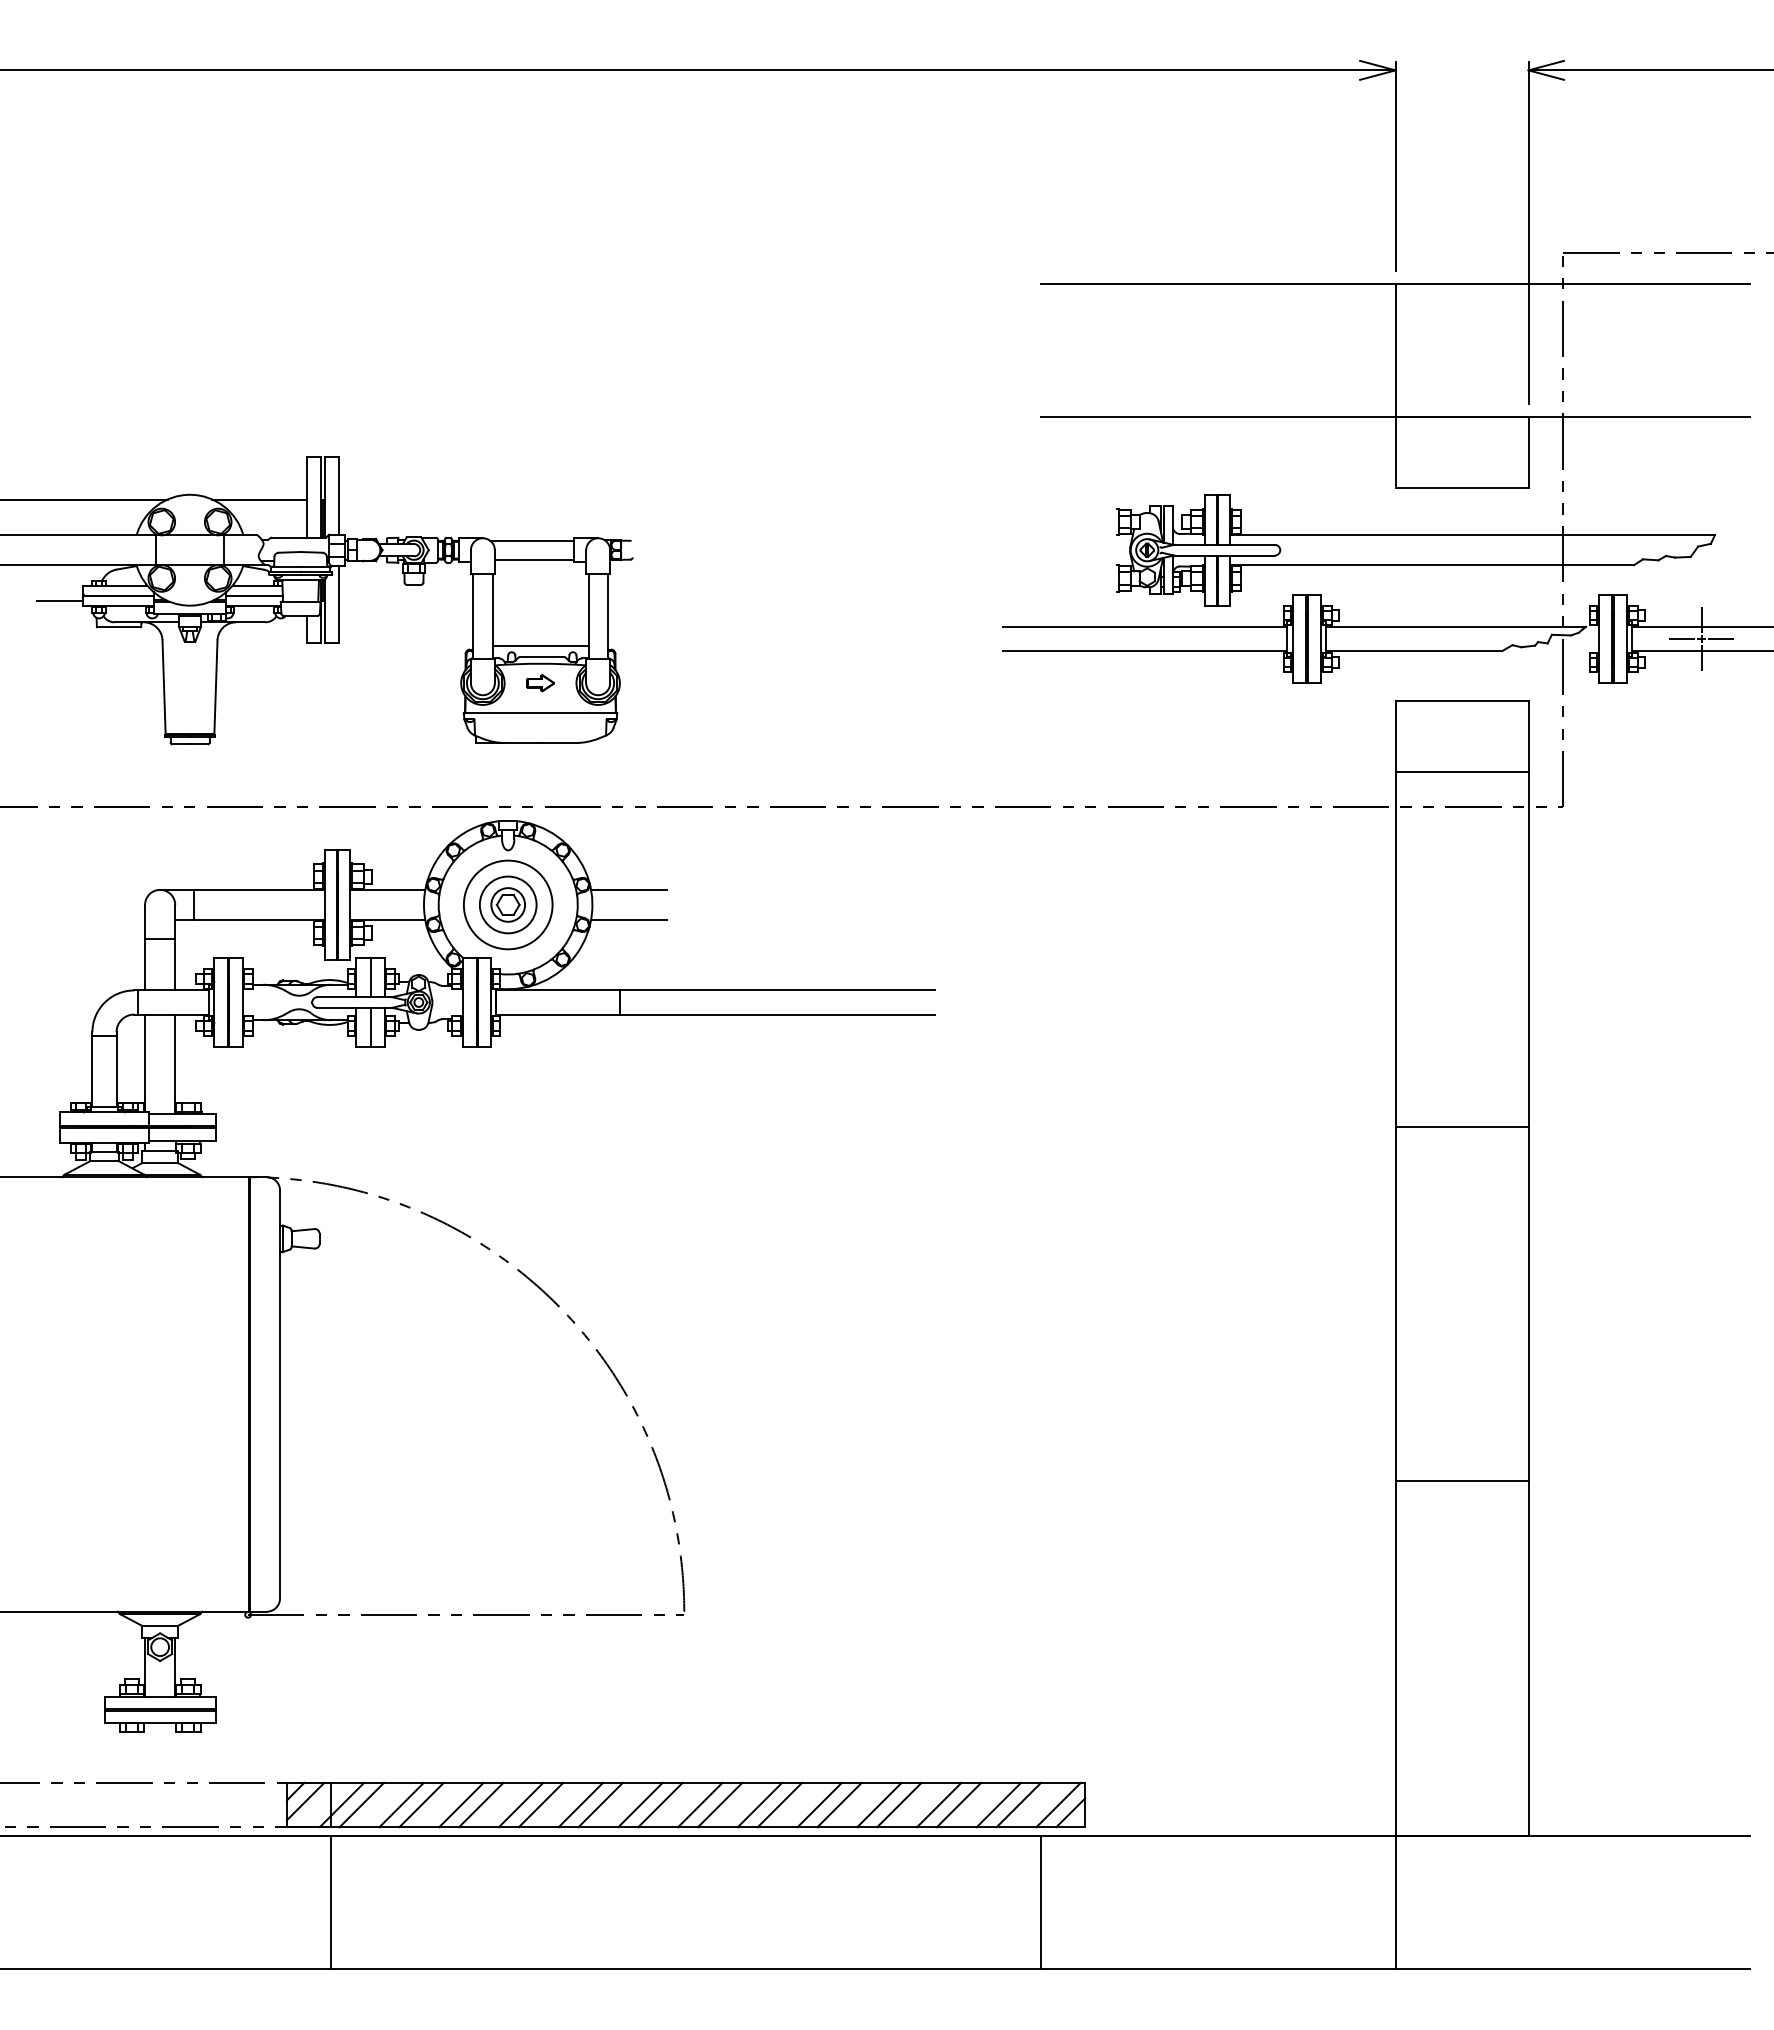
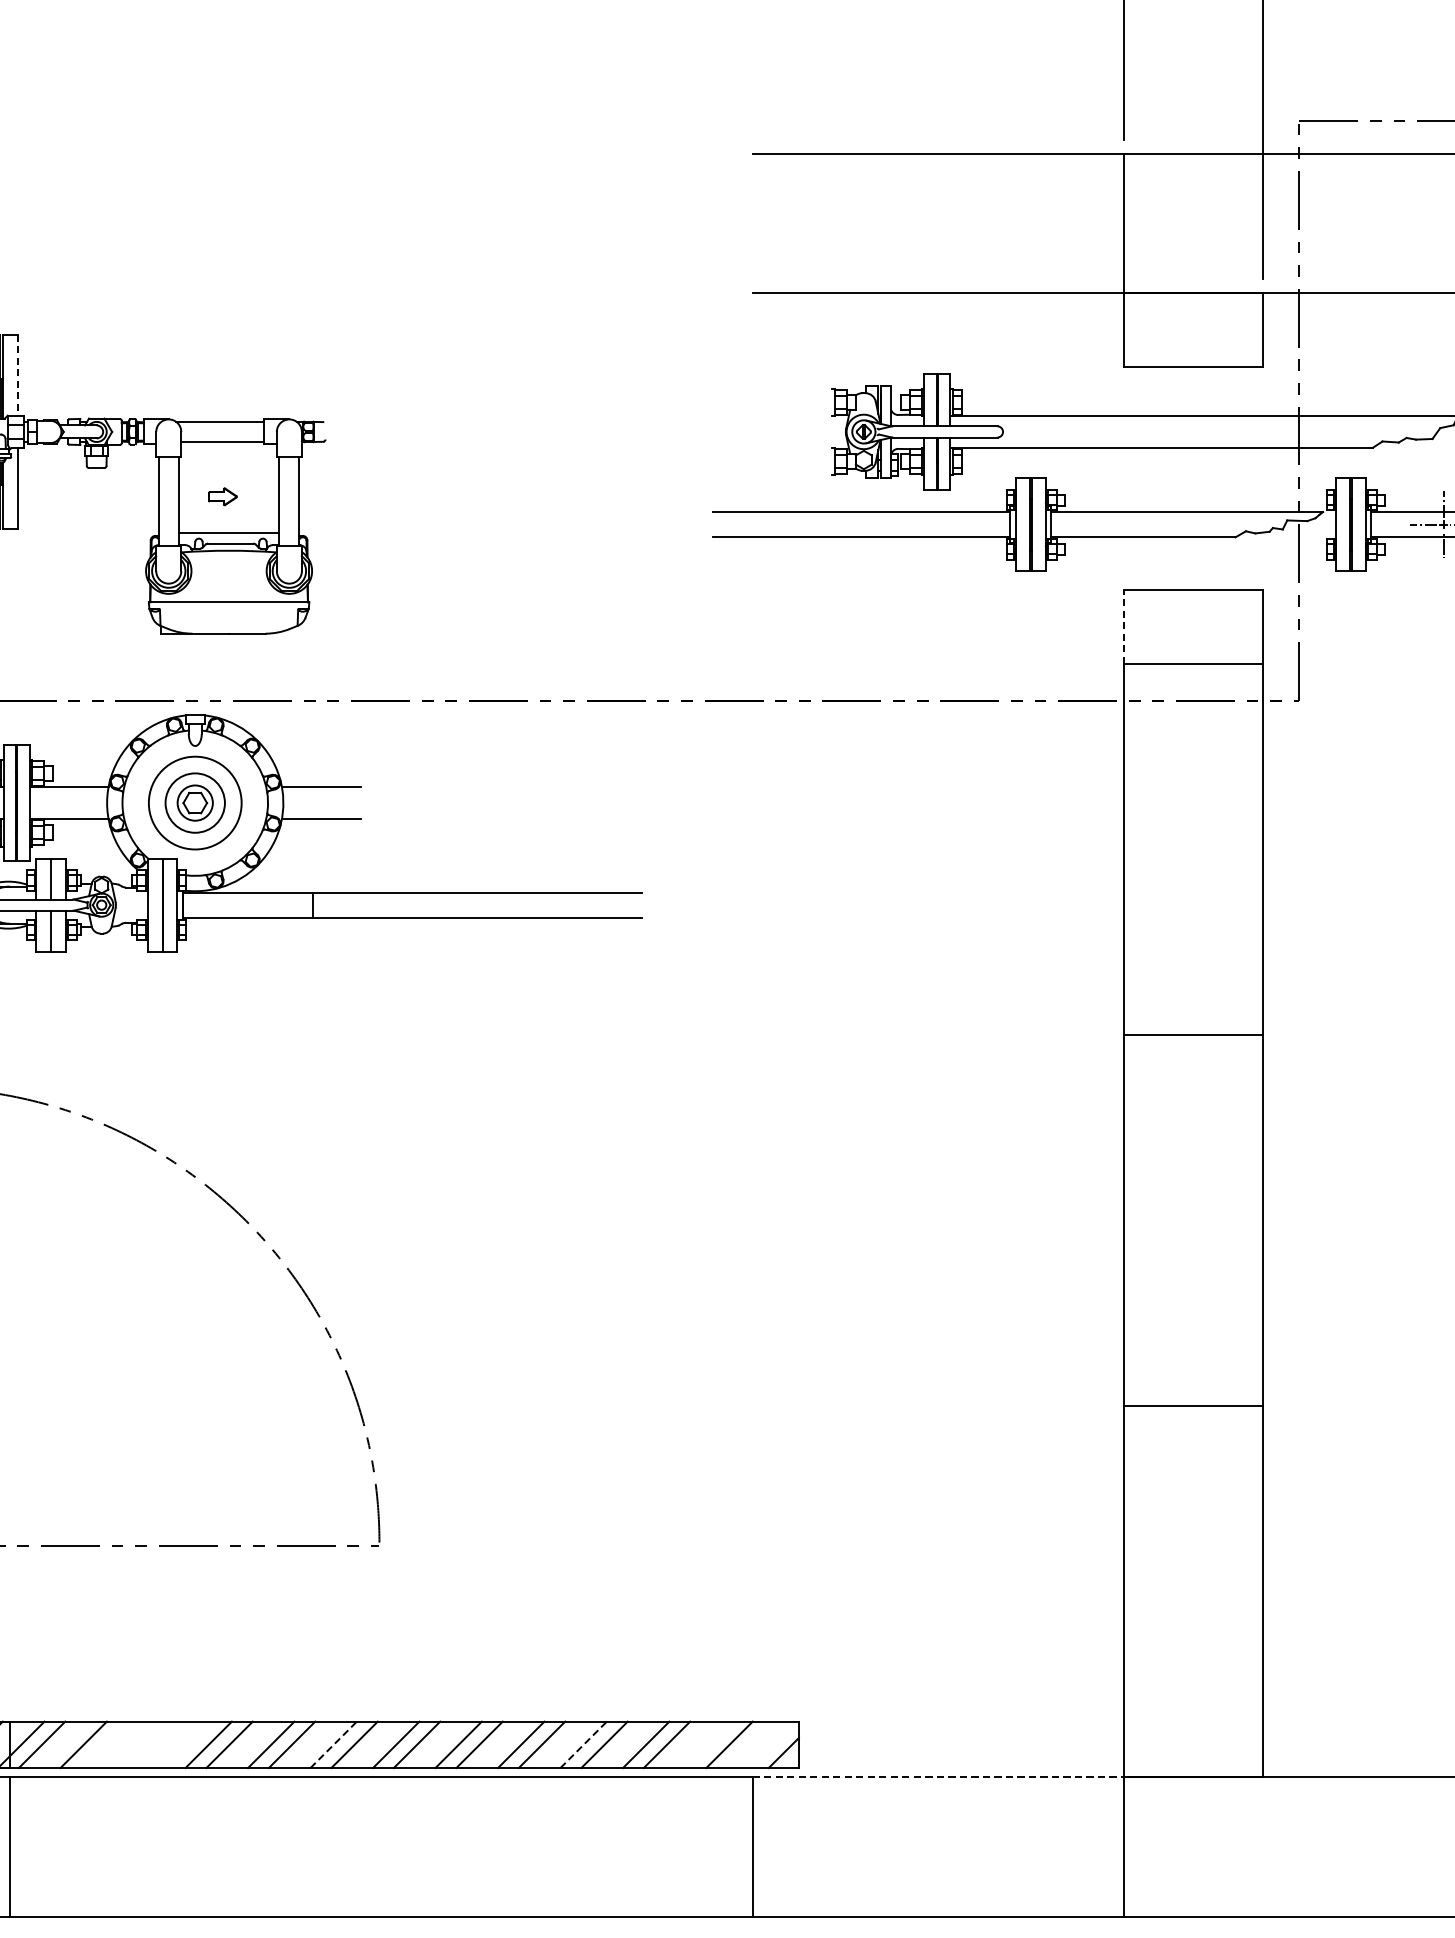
line: (339, 495) -> (18, 374), solid -> dashed
part: (540, 683) -> (222, 497), moved
line: (1395, 735) -> (1123, 625), solid -> dashed
line: (421, 1804) -> (104, 1744), removed
line: (461, 1804) -> (146, 1744), removed
line: (481, 1804) -> (167, 1744), removed
line: (640, 1804) -> (333, 1744), solid -> dashed
line: (879, 1804) -> (583, 1744), solid -> dashed
line: (998, 1804) -> (708, 1744), removed
line: (1058, 1804) -> (771, 1744), removed
line: (1218, 1836) -> (938, 1777), solid -> dashed

